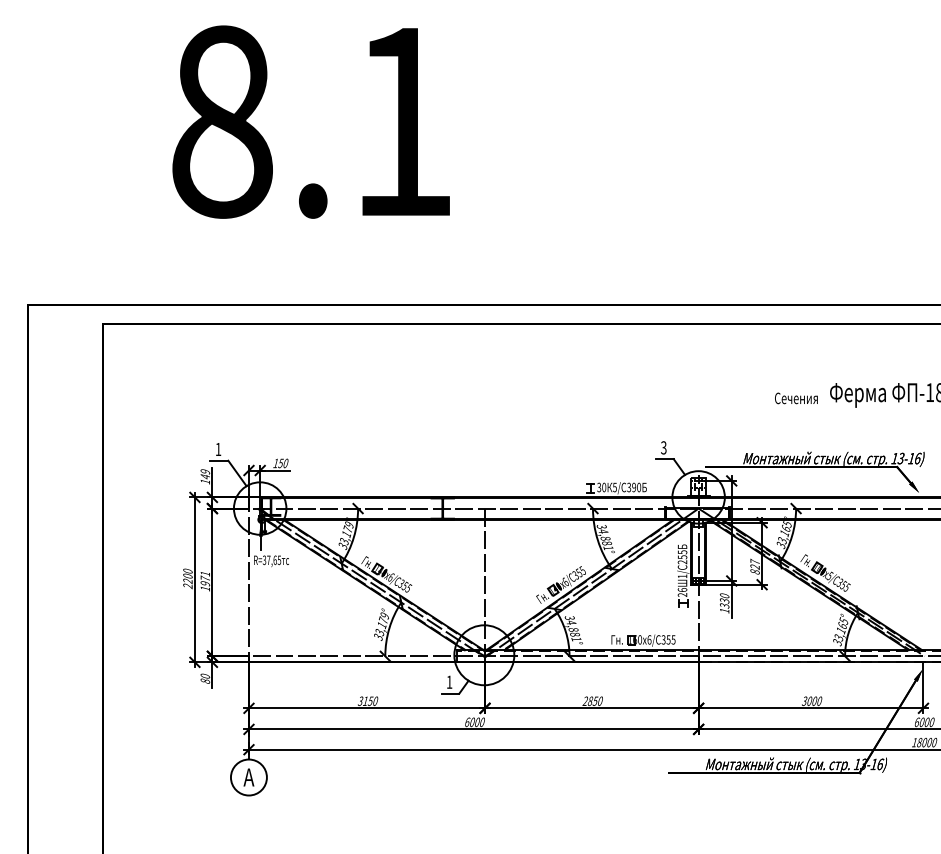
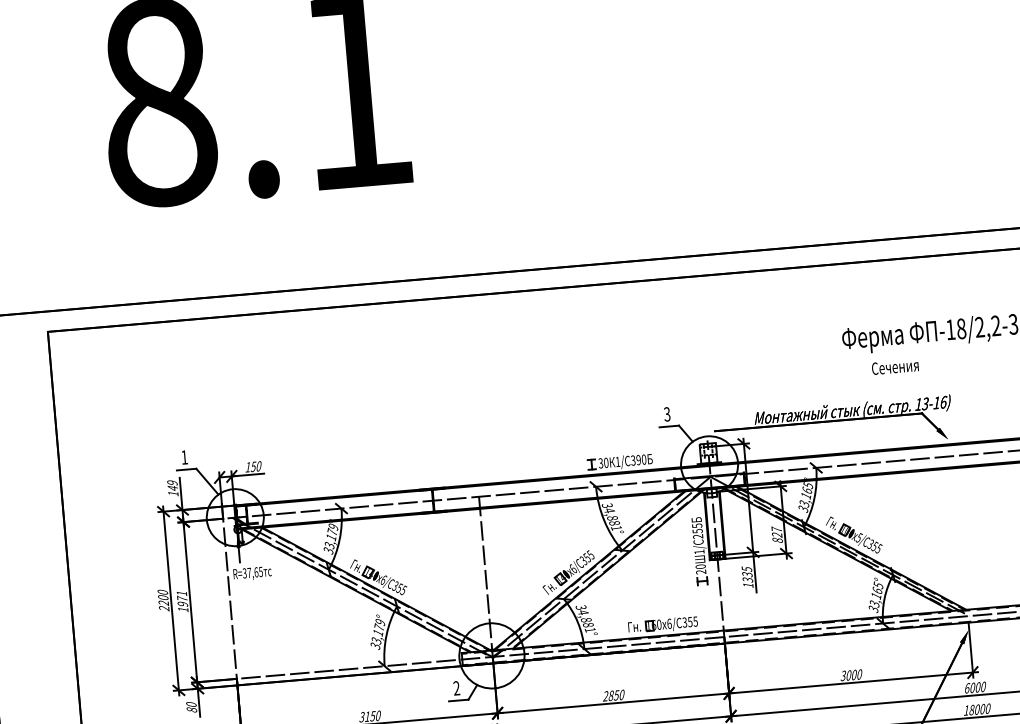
text: (796, 398) -> (895, 367), moved
text: (614, 487) -> (617, 461), 5/ -> 1/
text: (681, 589) -> (699, 566), 26 -> 20
text: (724, 595) -> (746, 568), 1330 -> 1335
text: (449, 681) -> (456, 687), 1 -> 2

